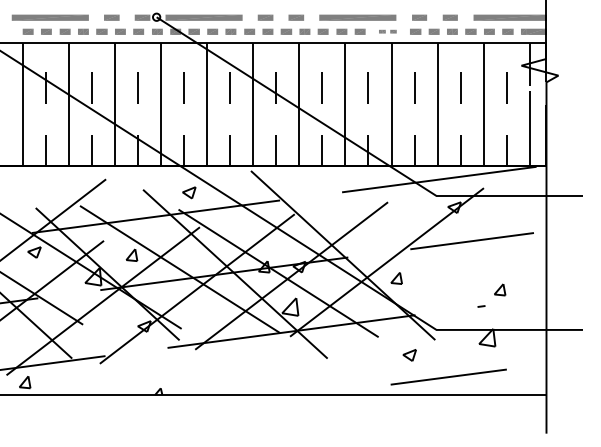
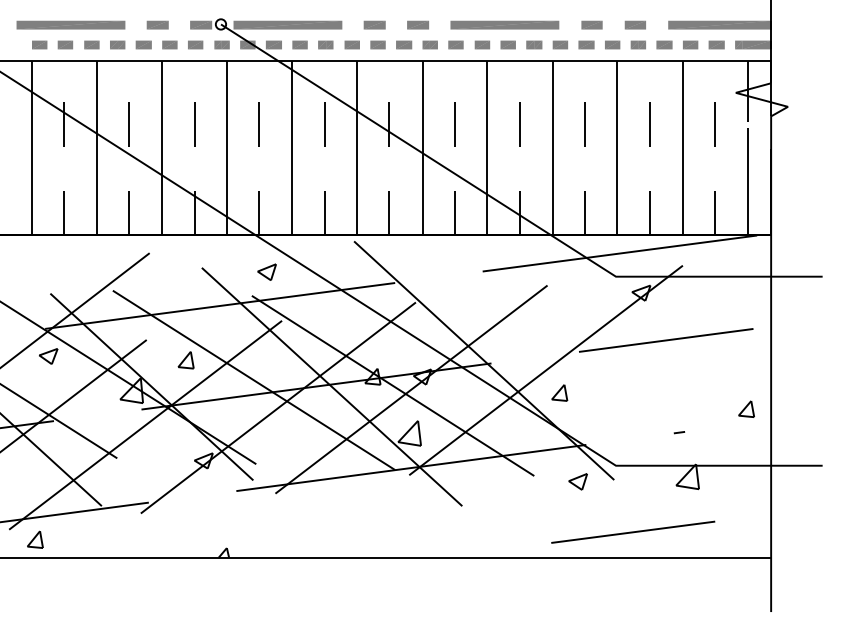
part: (387, 31) -> (546, 44), size x1.67
part: (500, 289) -> (747, 408), moved
part: (409, 355) -> (577, 482), moved

